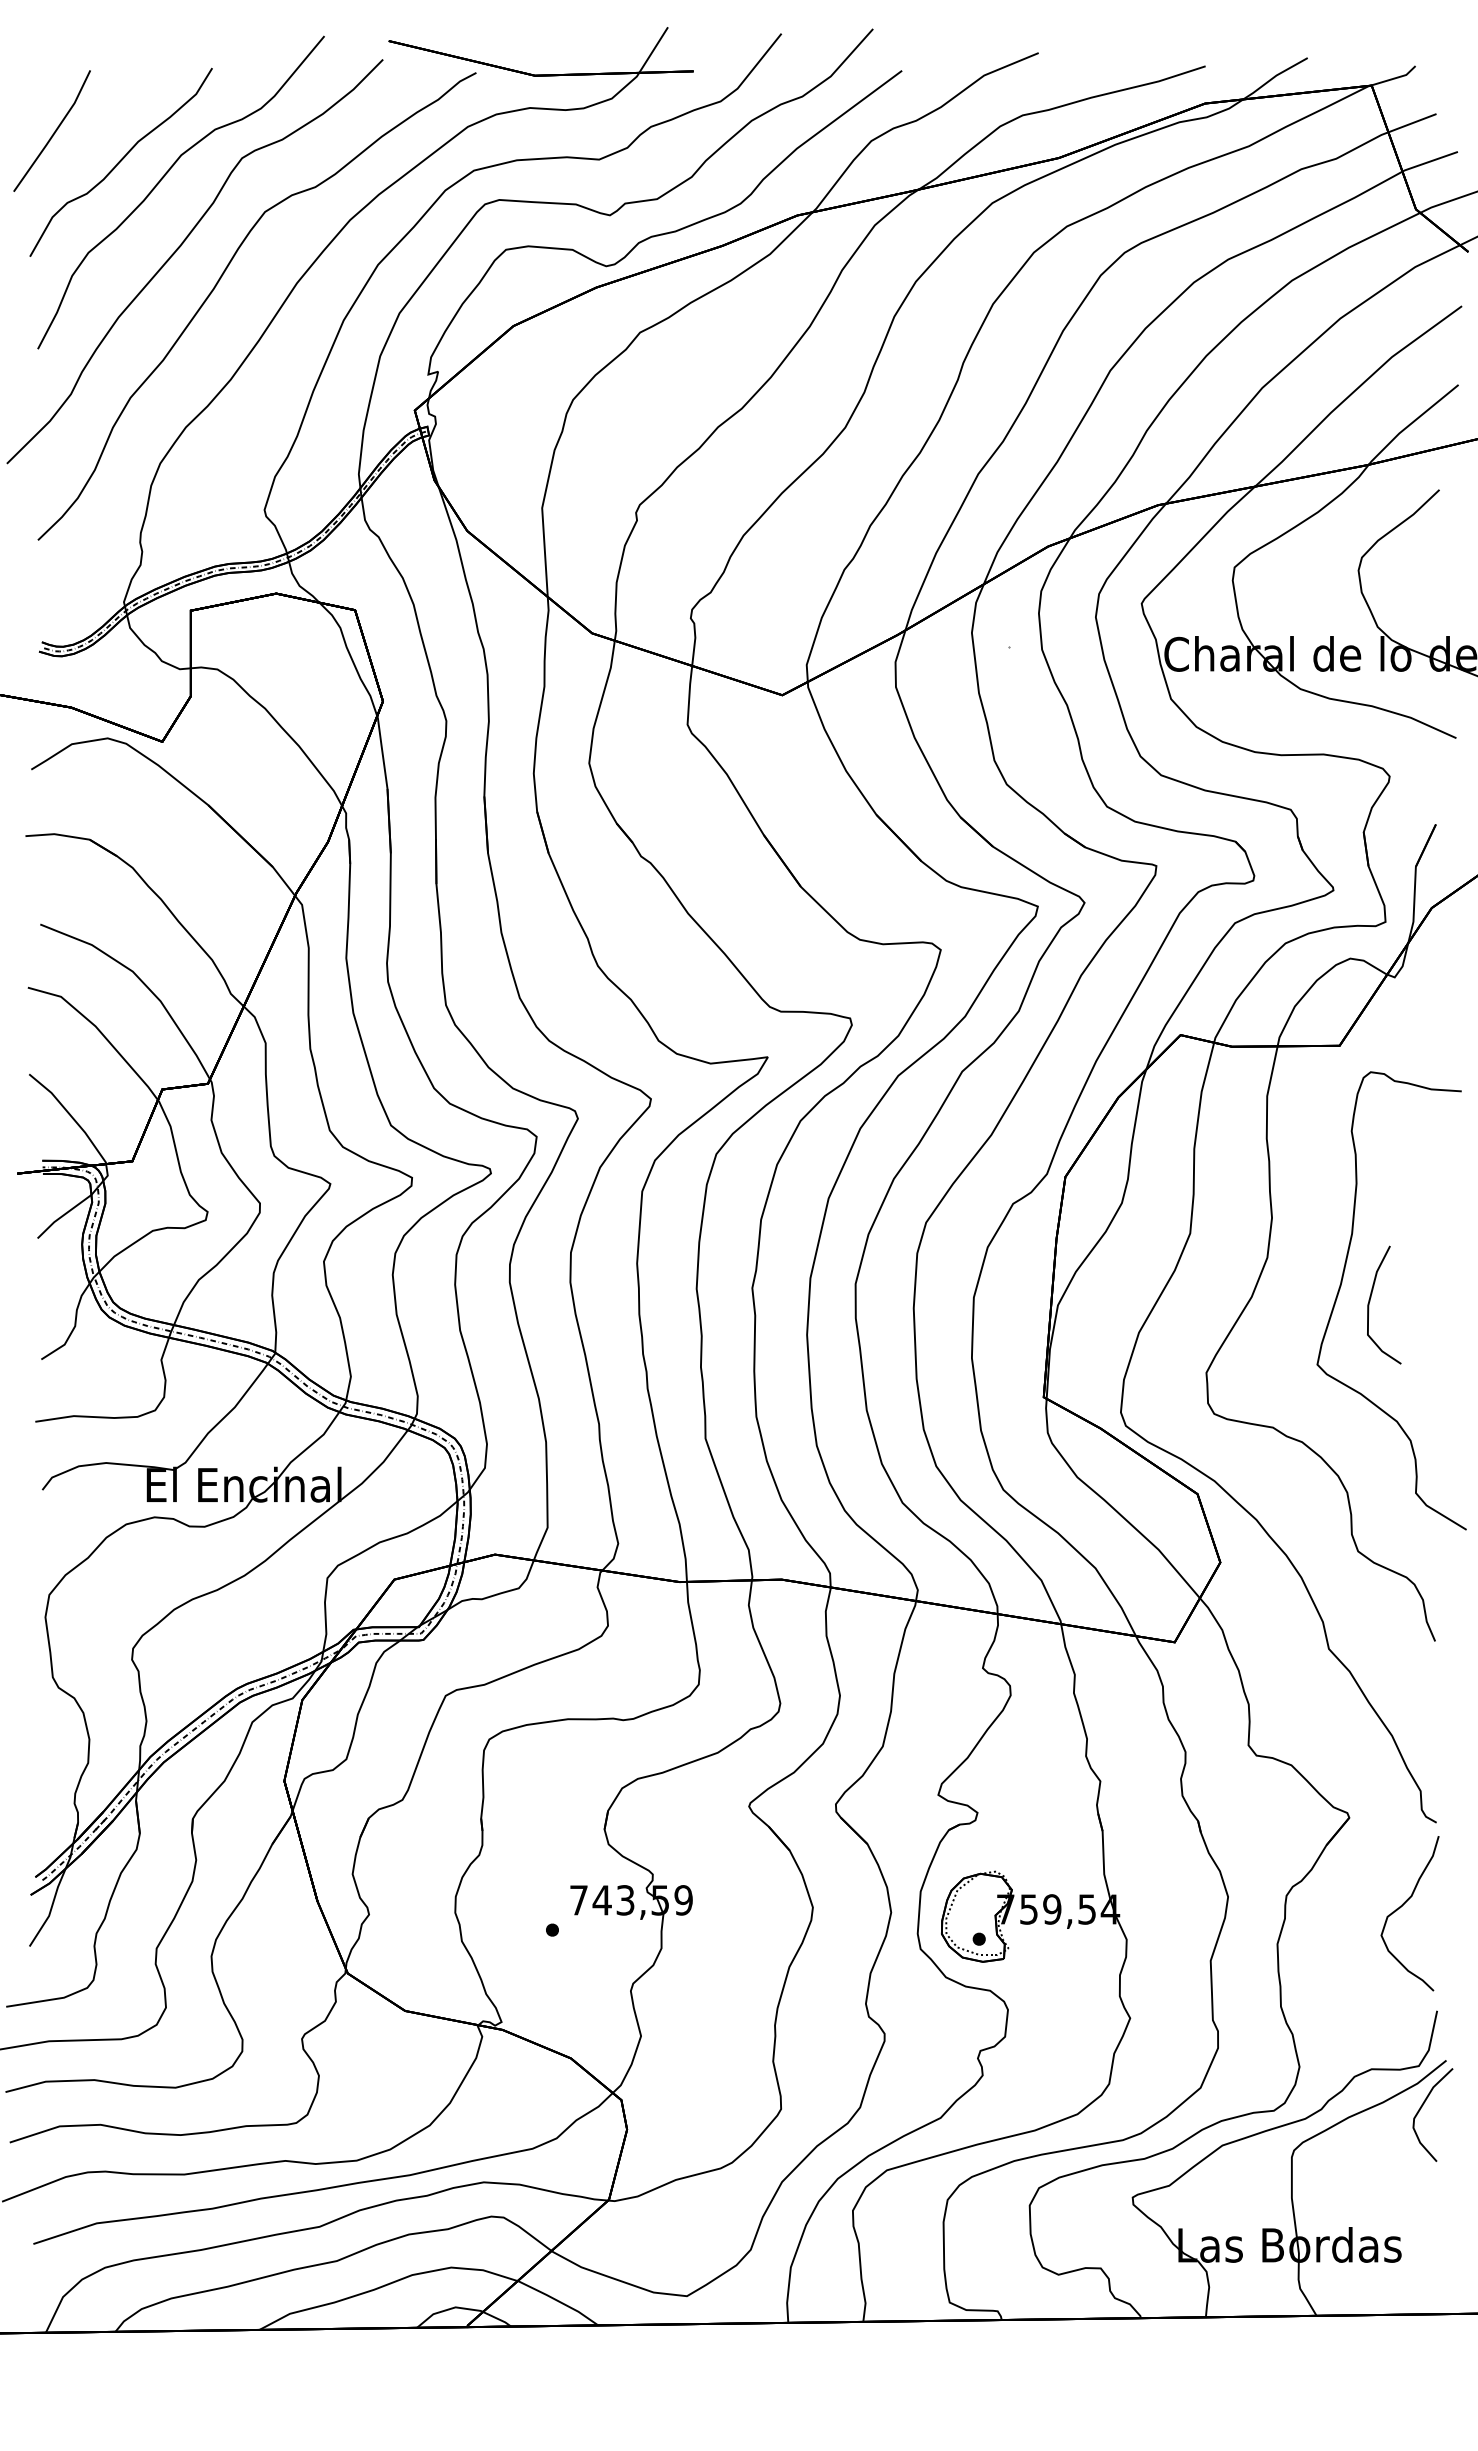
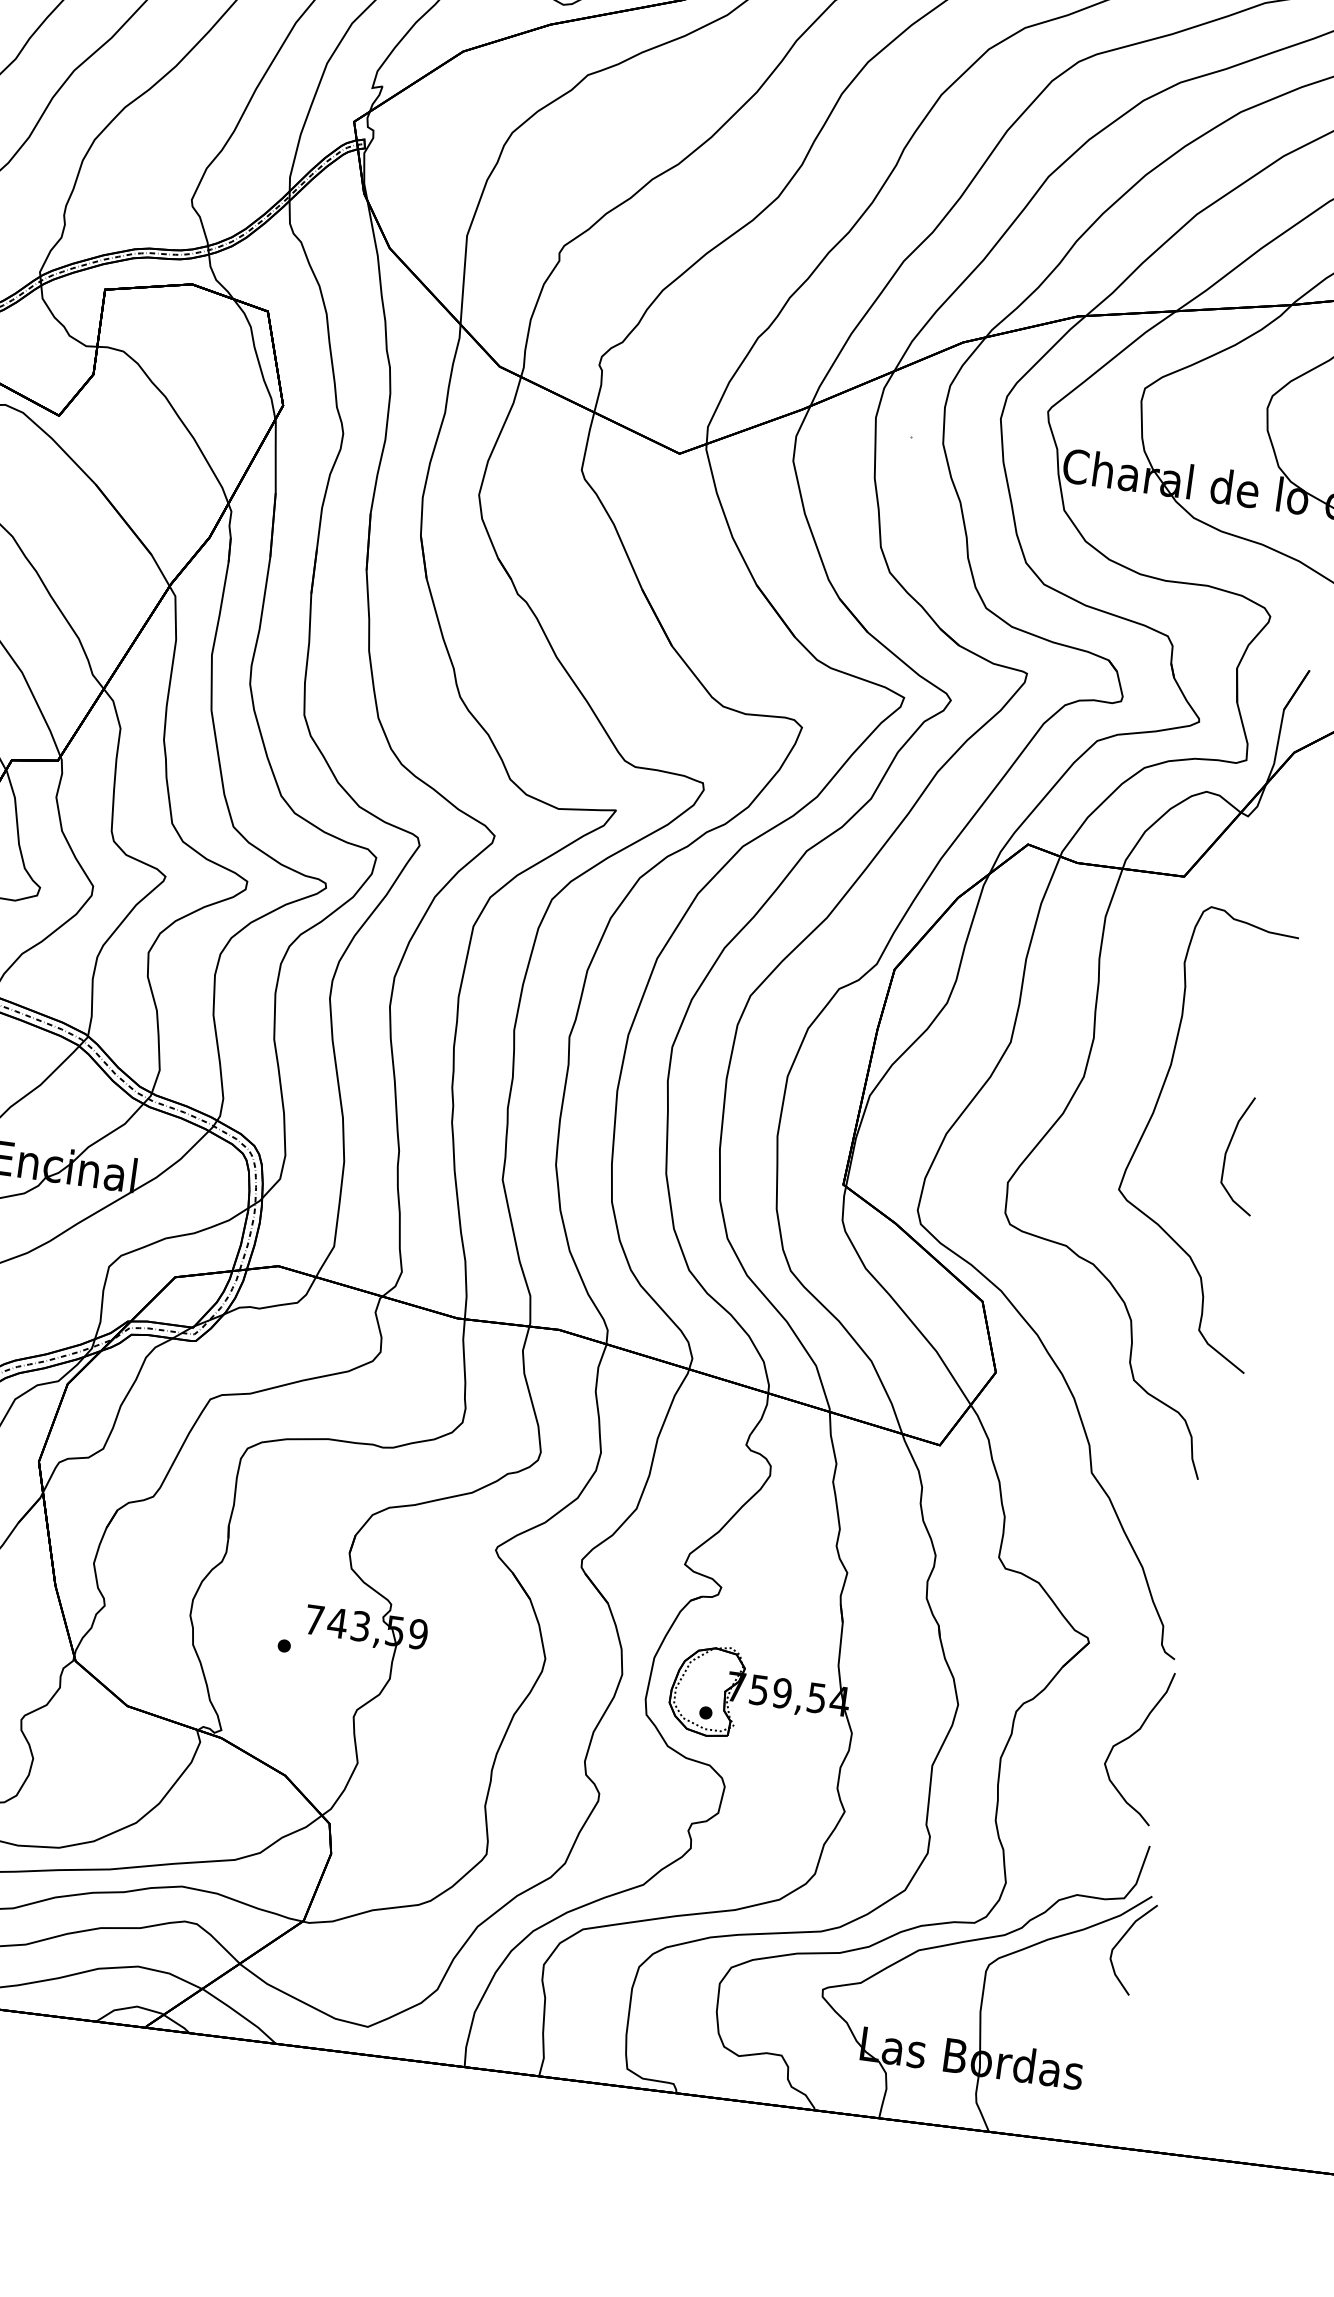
curve: (1370, 1301) -> (1228, 1149), moved

